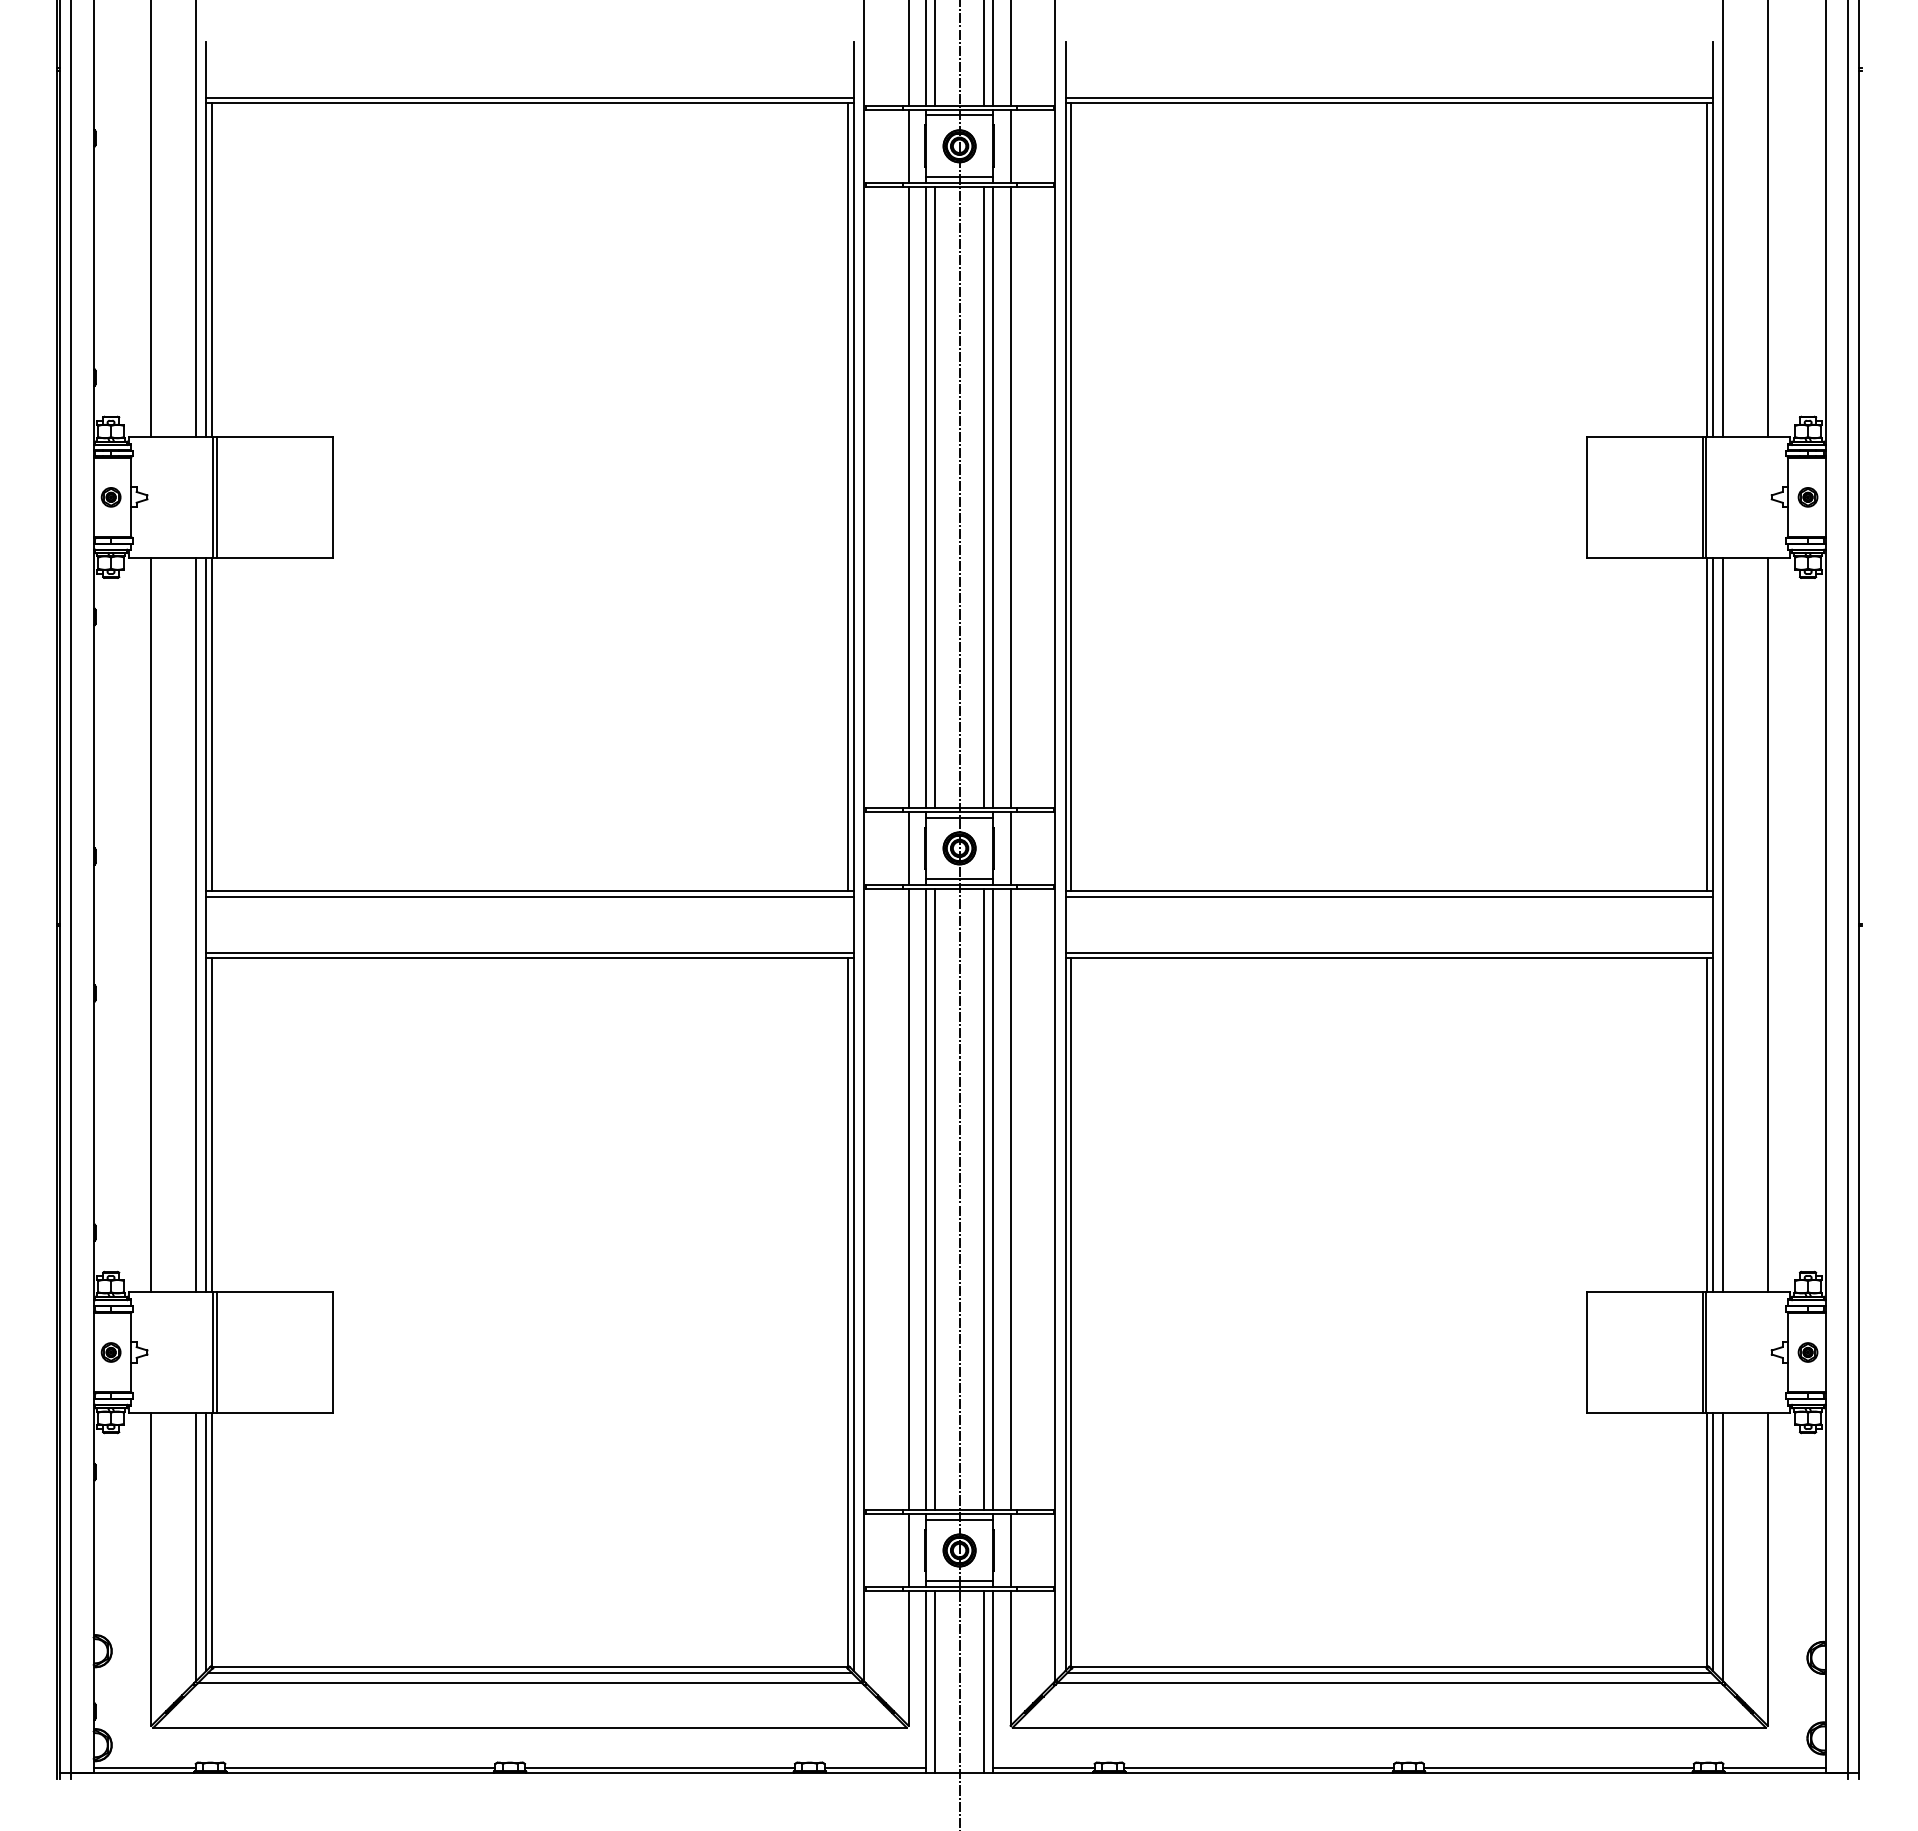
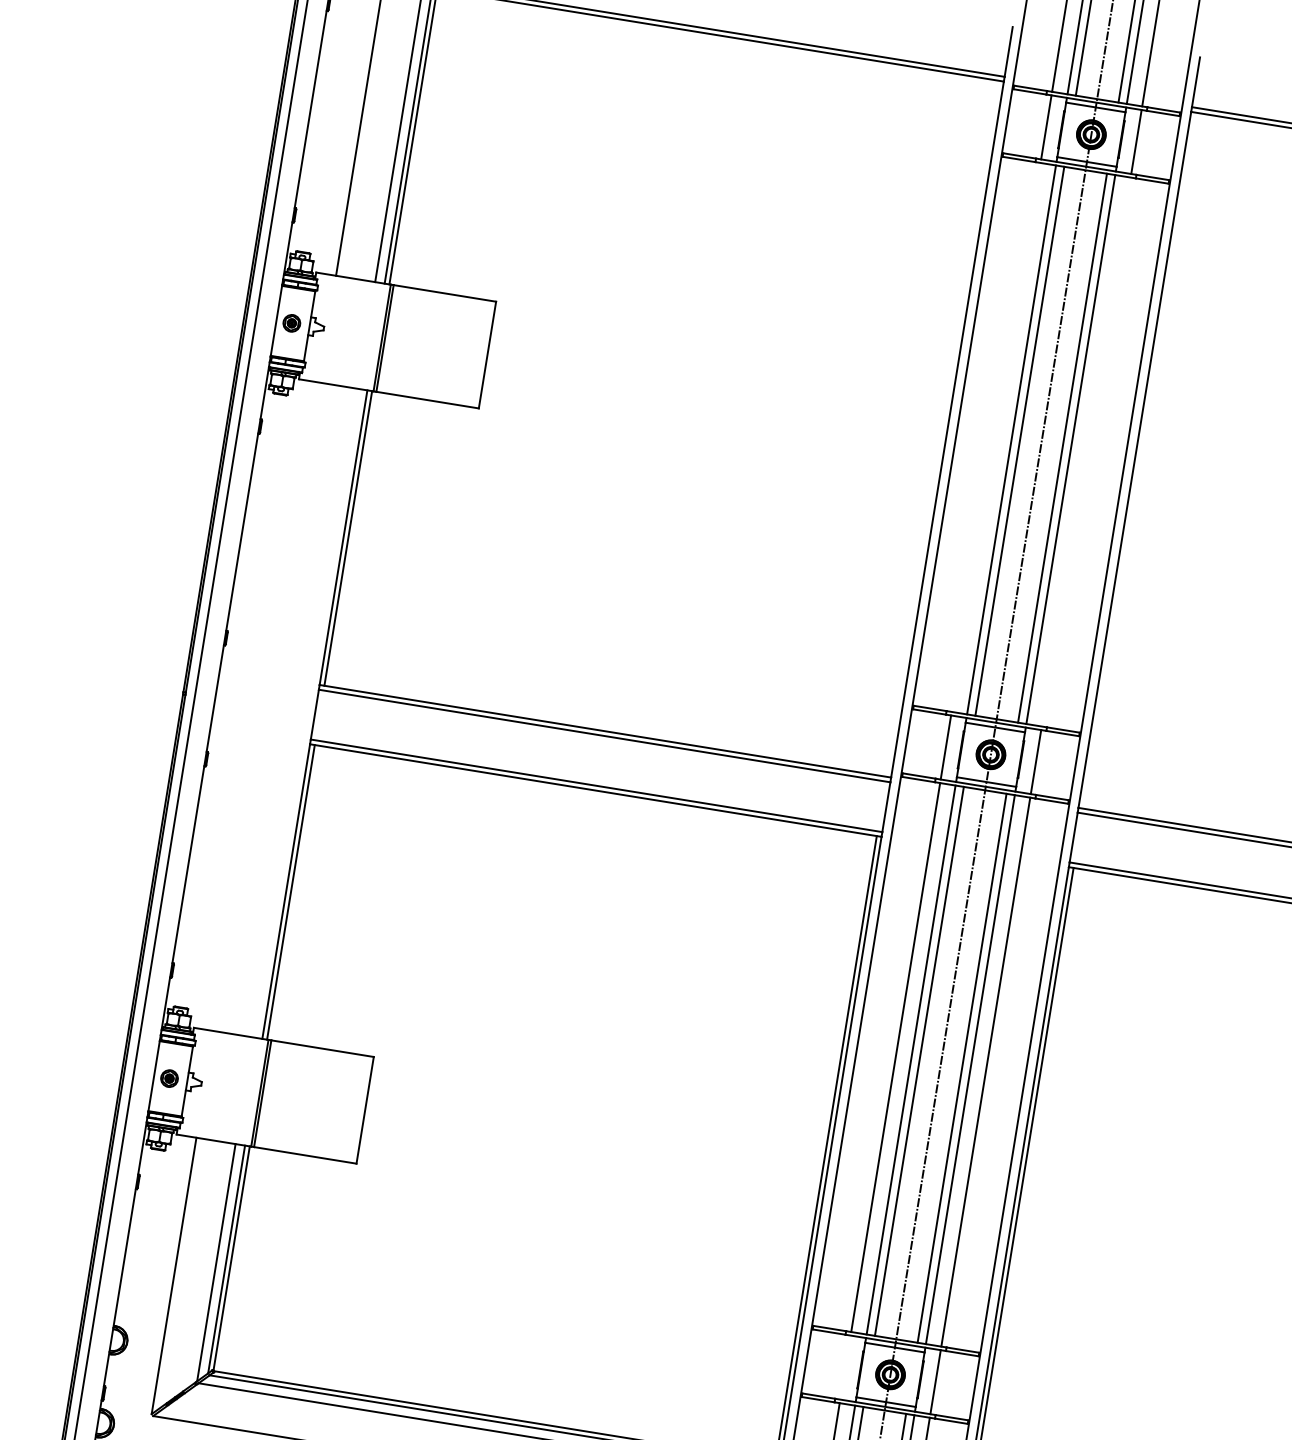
line: (848, 497) -> (943, 428), removed
line: (908, 497) -> (996, 437), removed
line: (1010, 497) -> (1086, 452), removed
line: (1071, 497) -> (1139, 460), removed
line: (151, 924) -> (266, 706), removed
line: (195, 924) -> (305, 712), removed
line: (908, 1550) -> (845, 1367), removed

